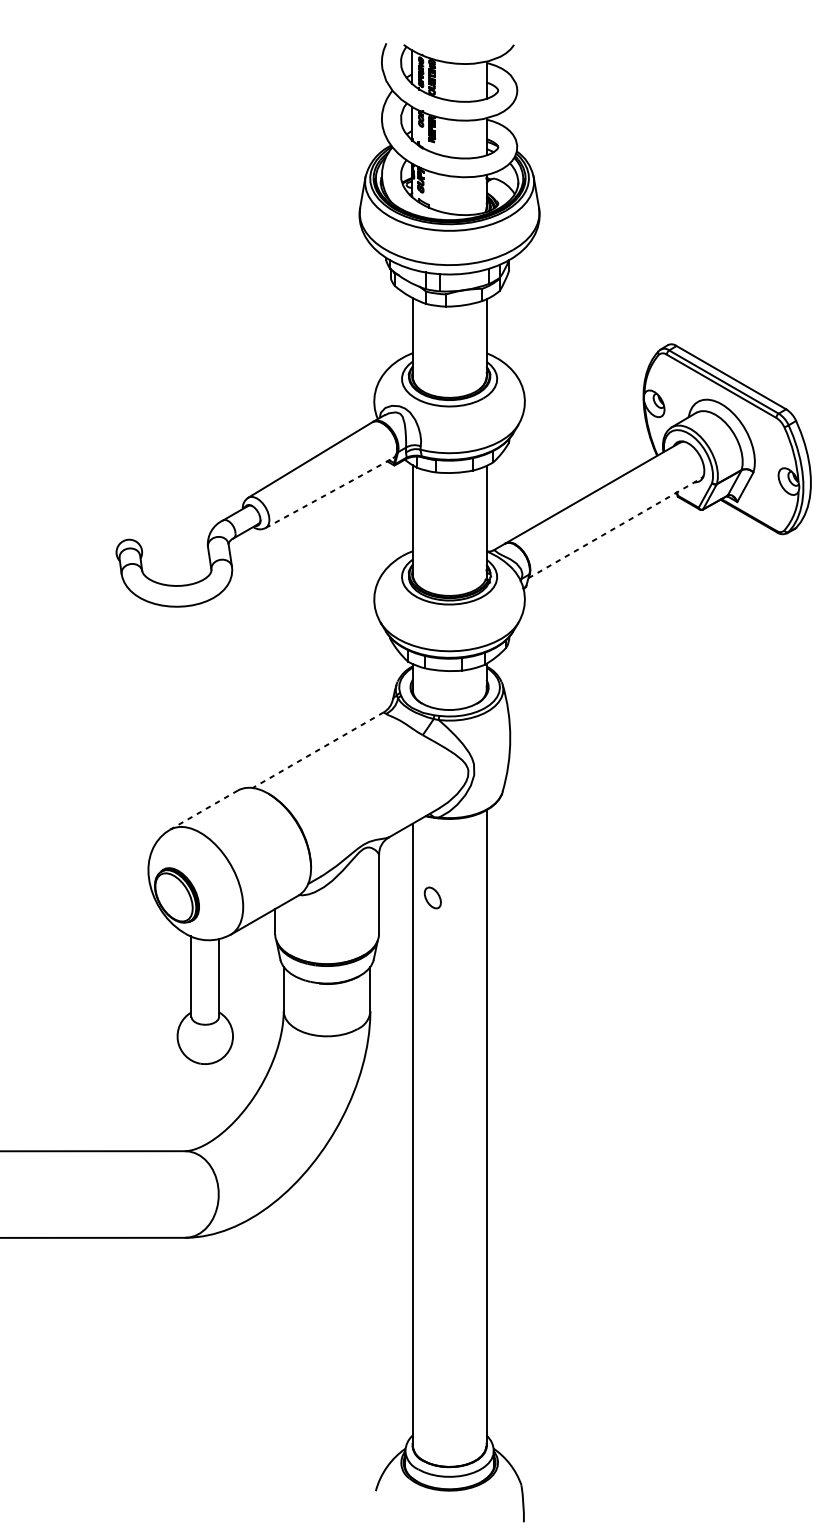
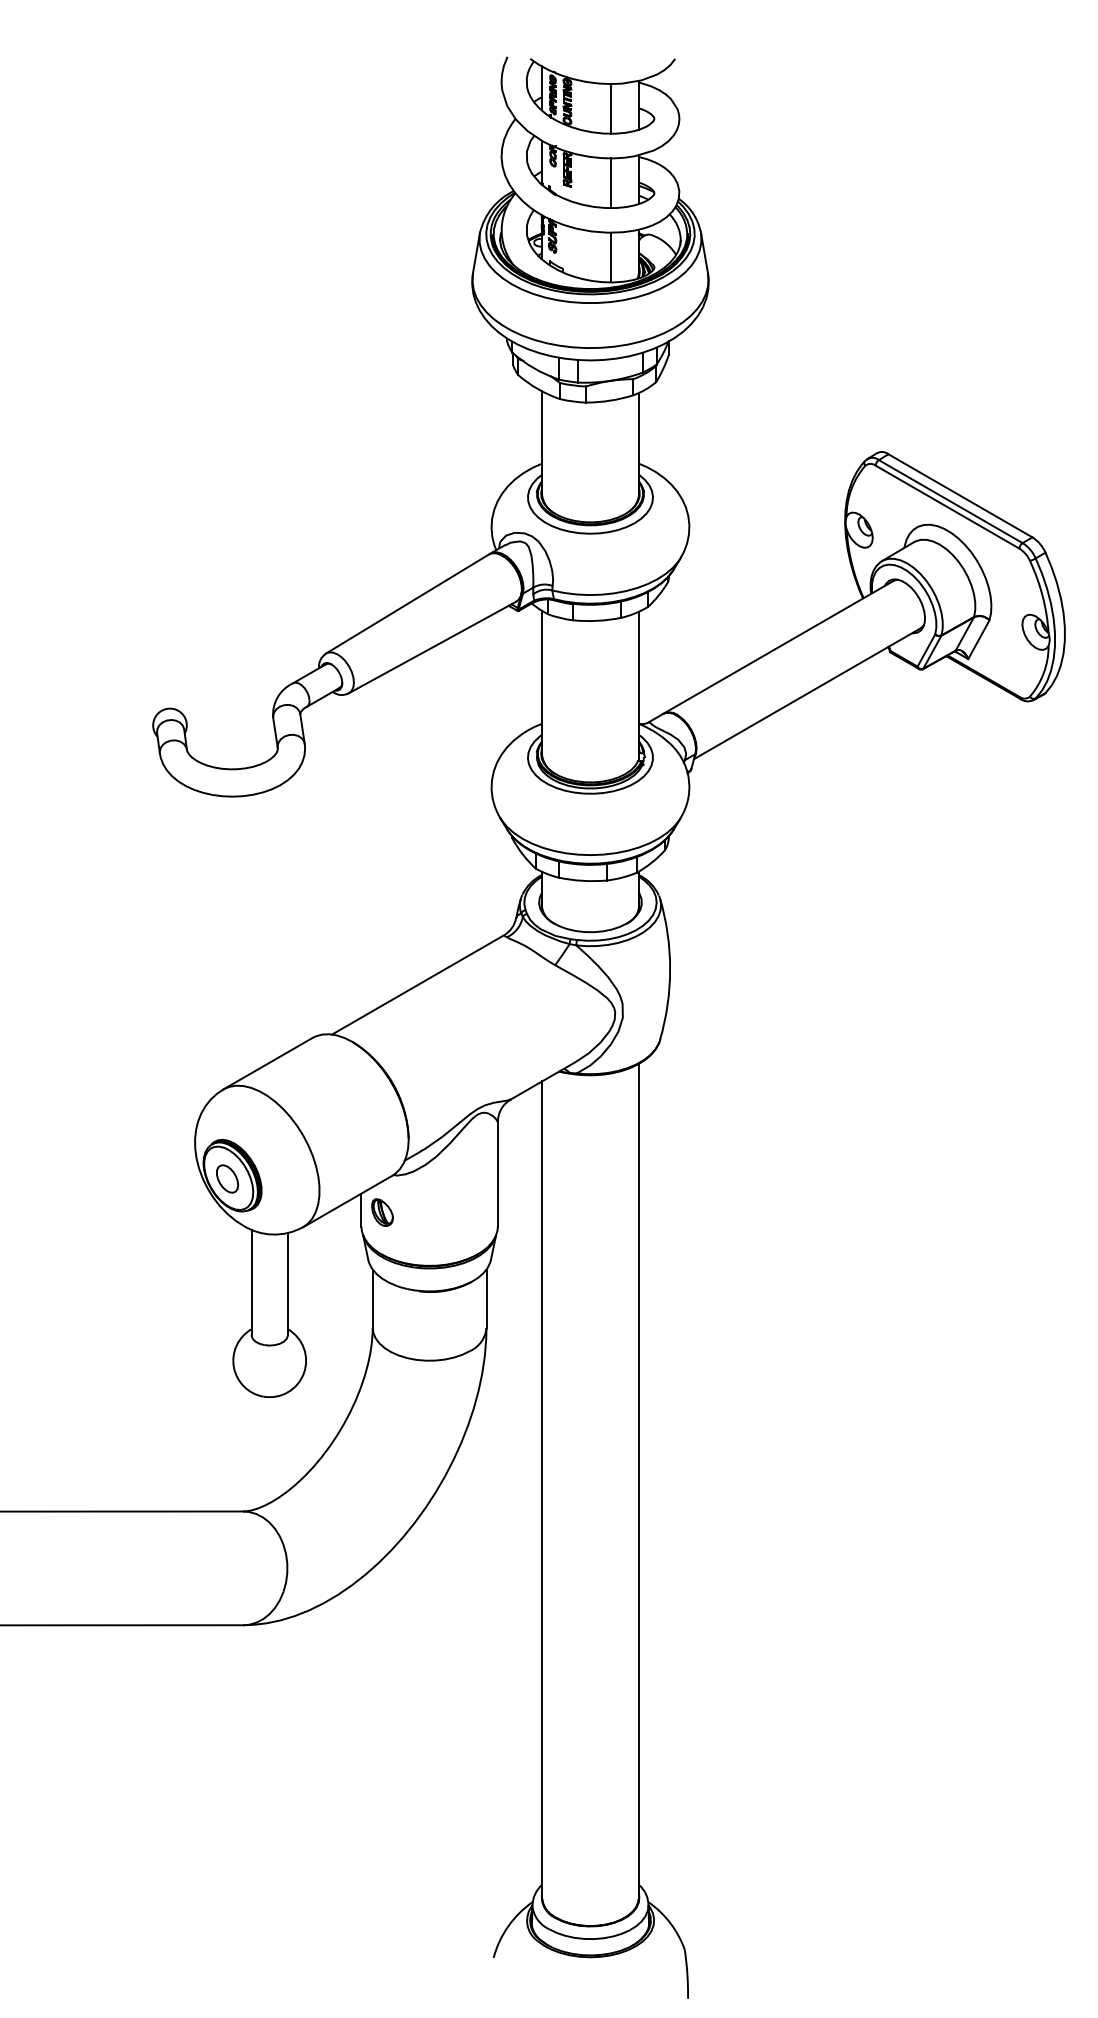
line: (465, 82) -> (611, 108), added
line: (465, 139) -> (611, 183), added
line: (465, 196) -> (611, 257), added
line: (330, 493) -> (433, 647), dashed -> solid
line: (614, 528) -> (807, 693), dashed -> solid
line: (317, 750) -> (417, 985), dashed -> solid
line: (203, 810) -> (267, 1063), dashed -> solid
part: (432, 897) -> (227, 1178), moved
part: (291, 923) -> (382, 1212), added

